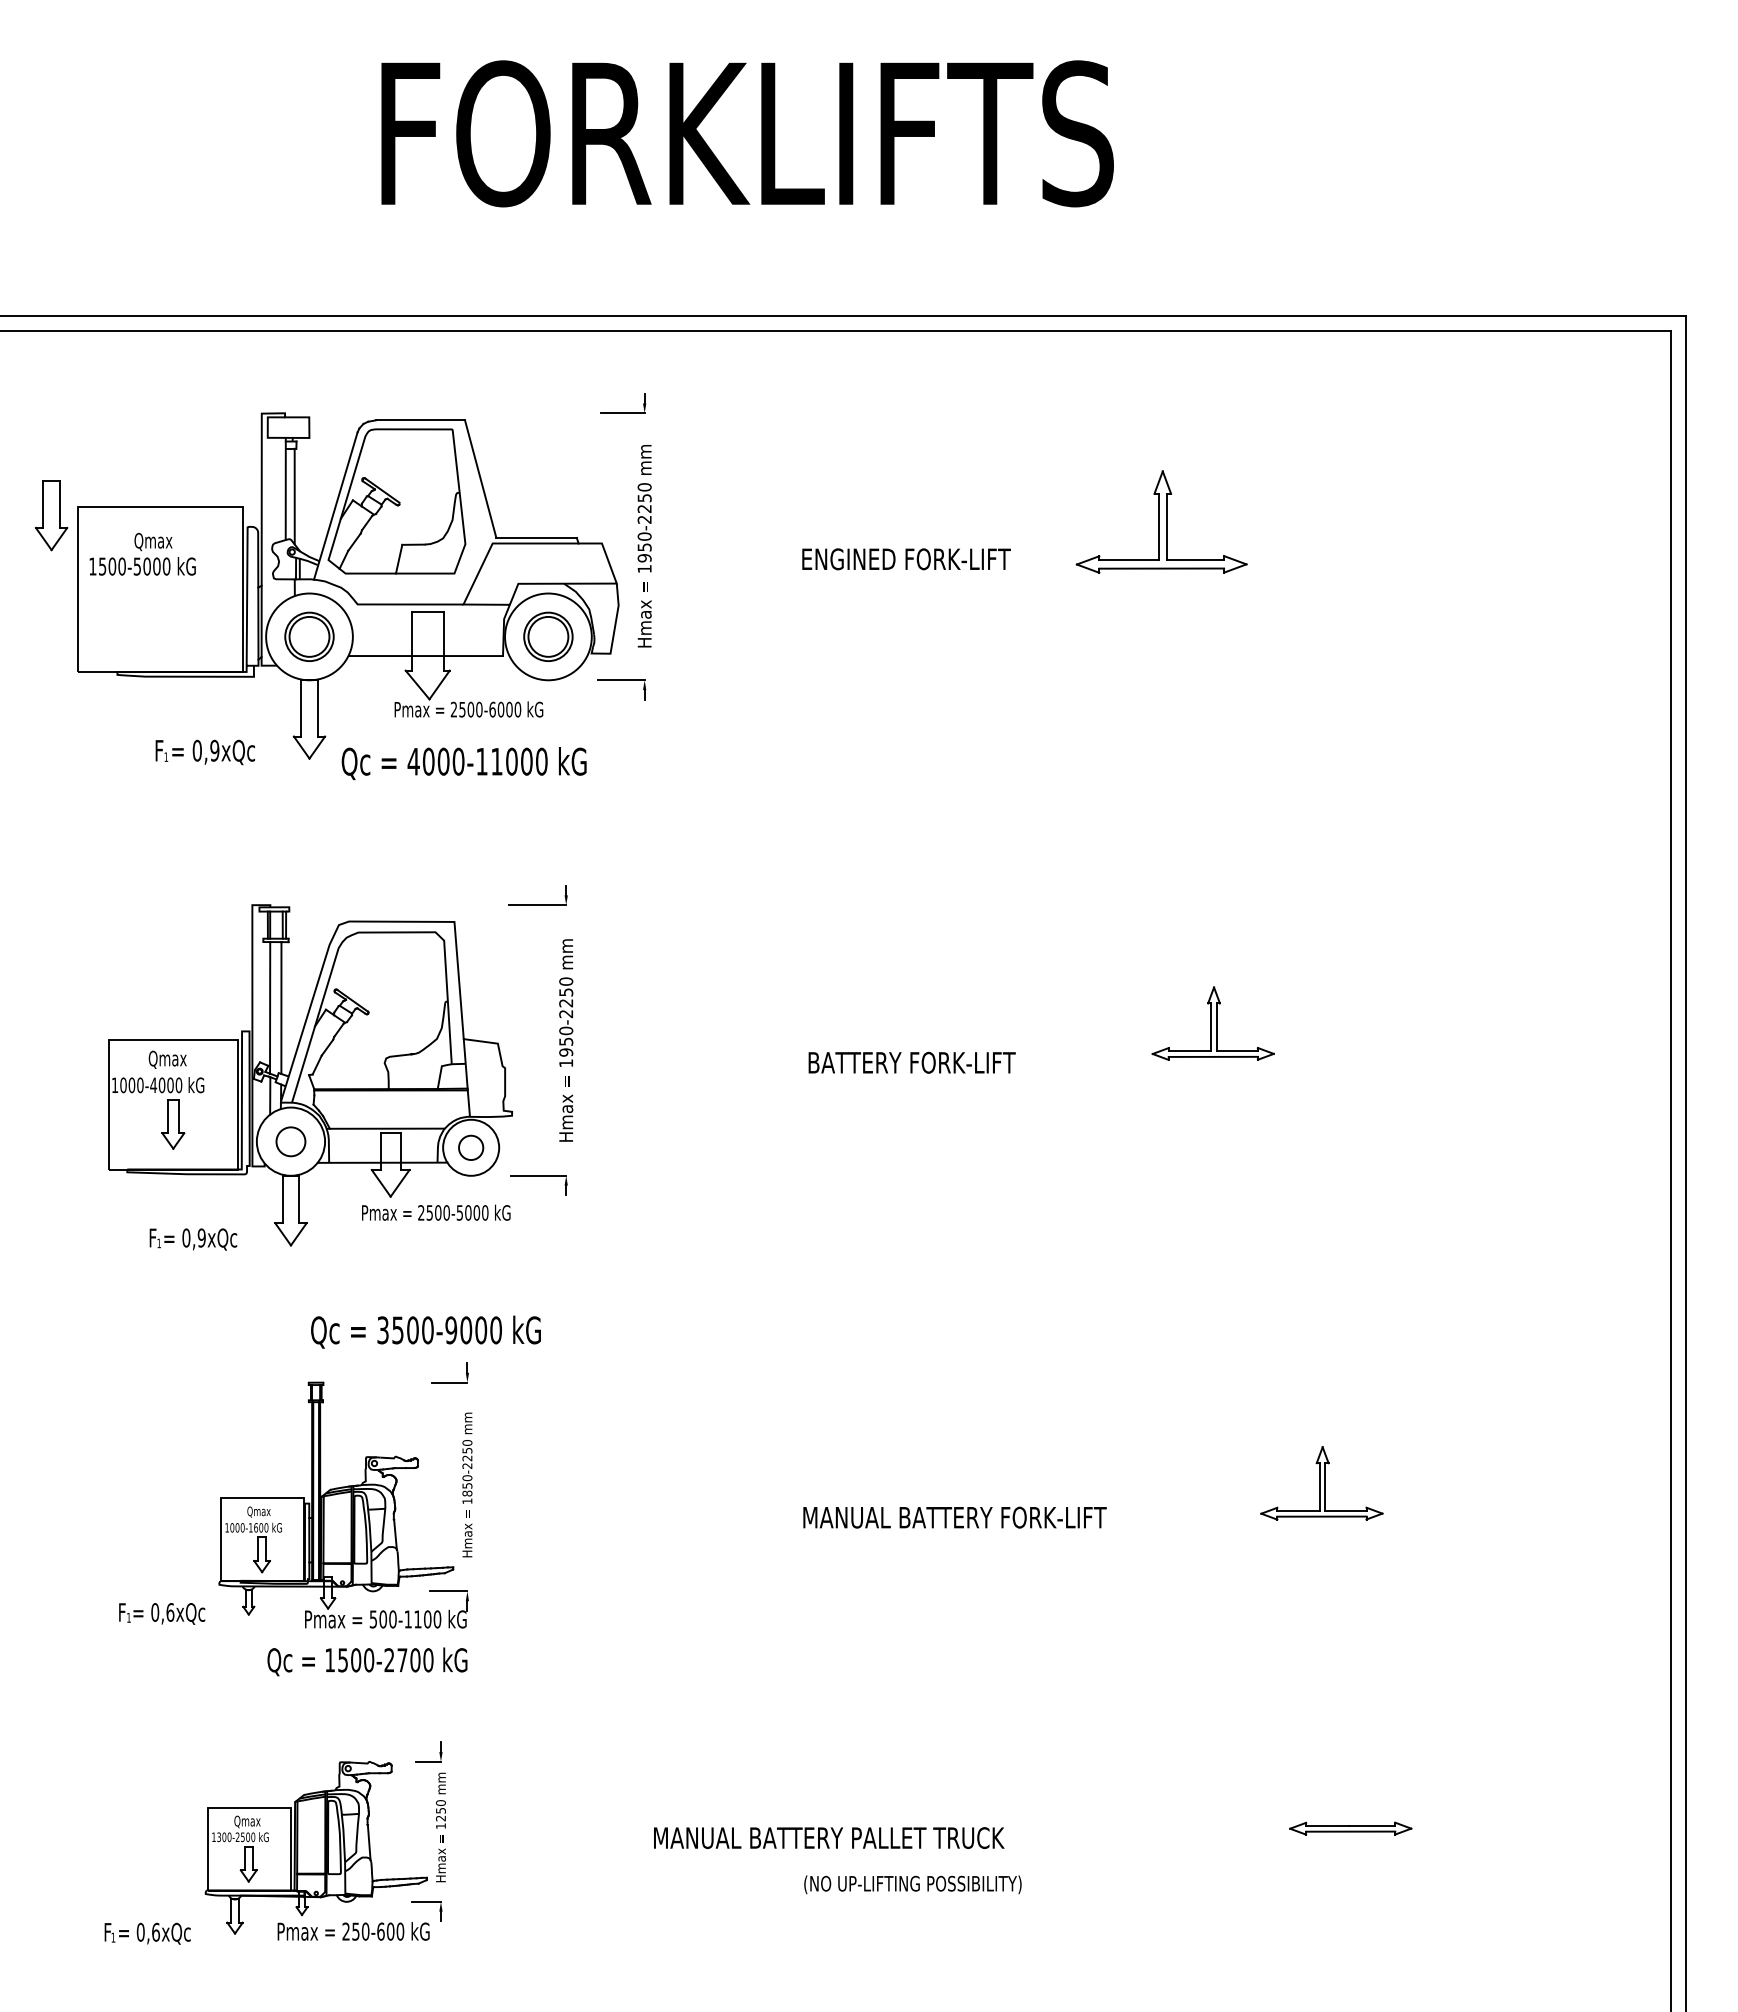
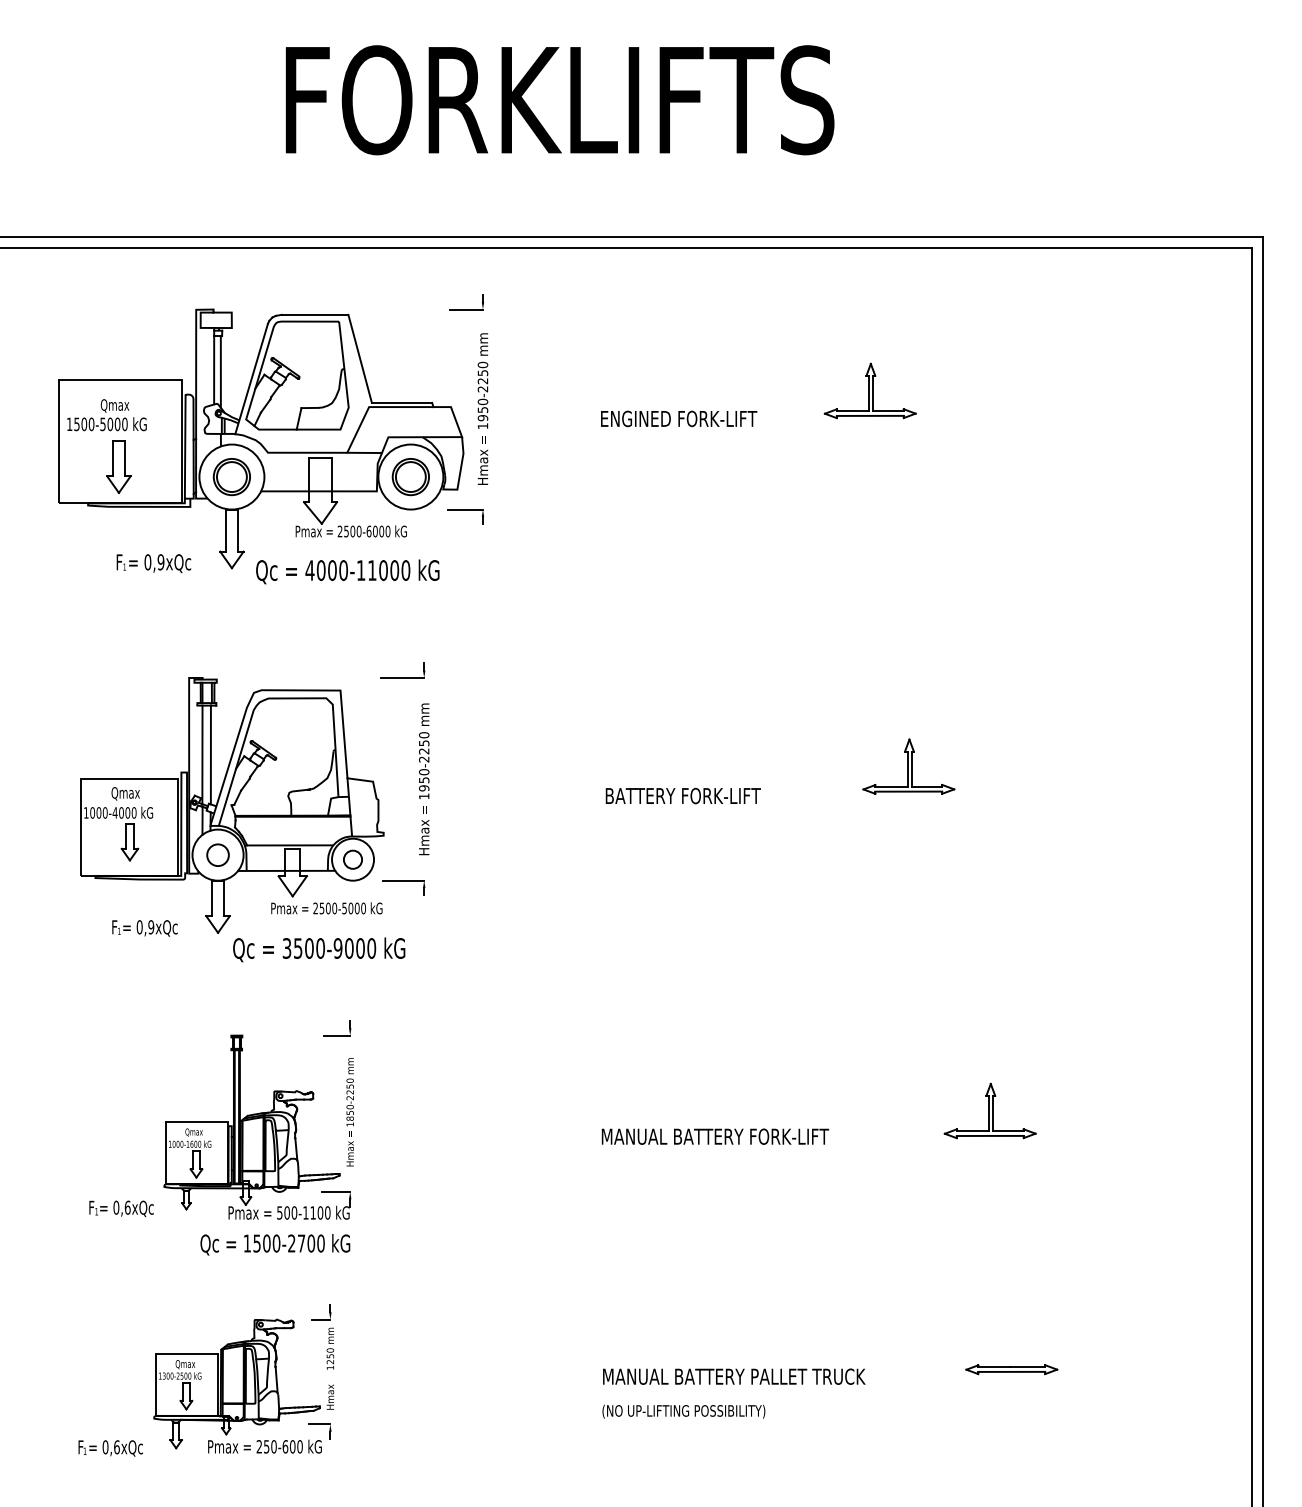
part: (51, 515) -> (118, 467), moved
part: (1161, 521) -> (870, 390), size x0.71
text: (425, 1331) -> (318, 949), moved
text: (829, 1837) -> (734, 1376), moved

